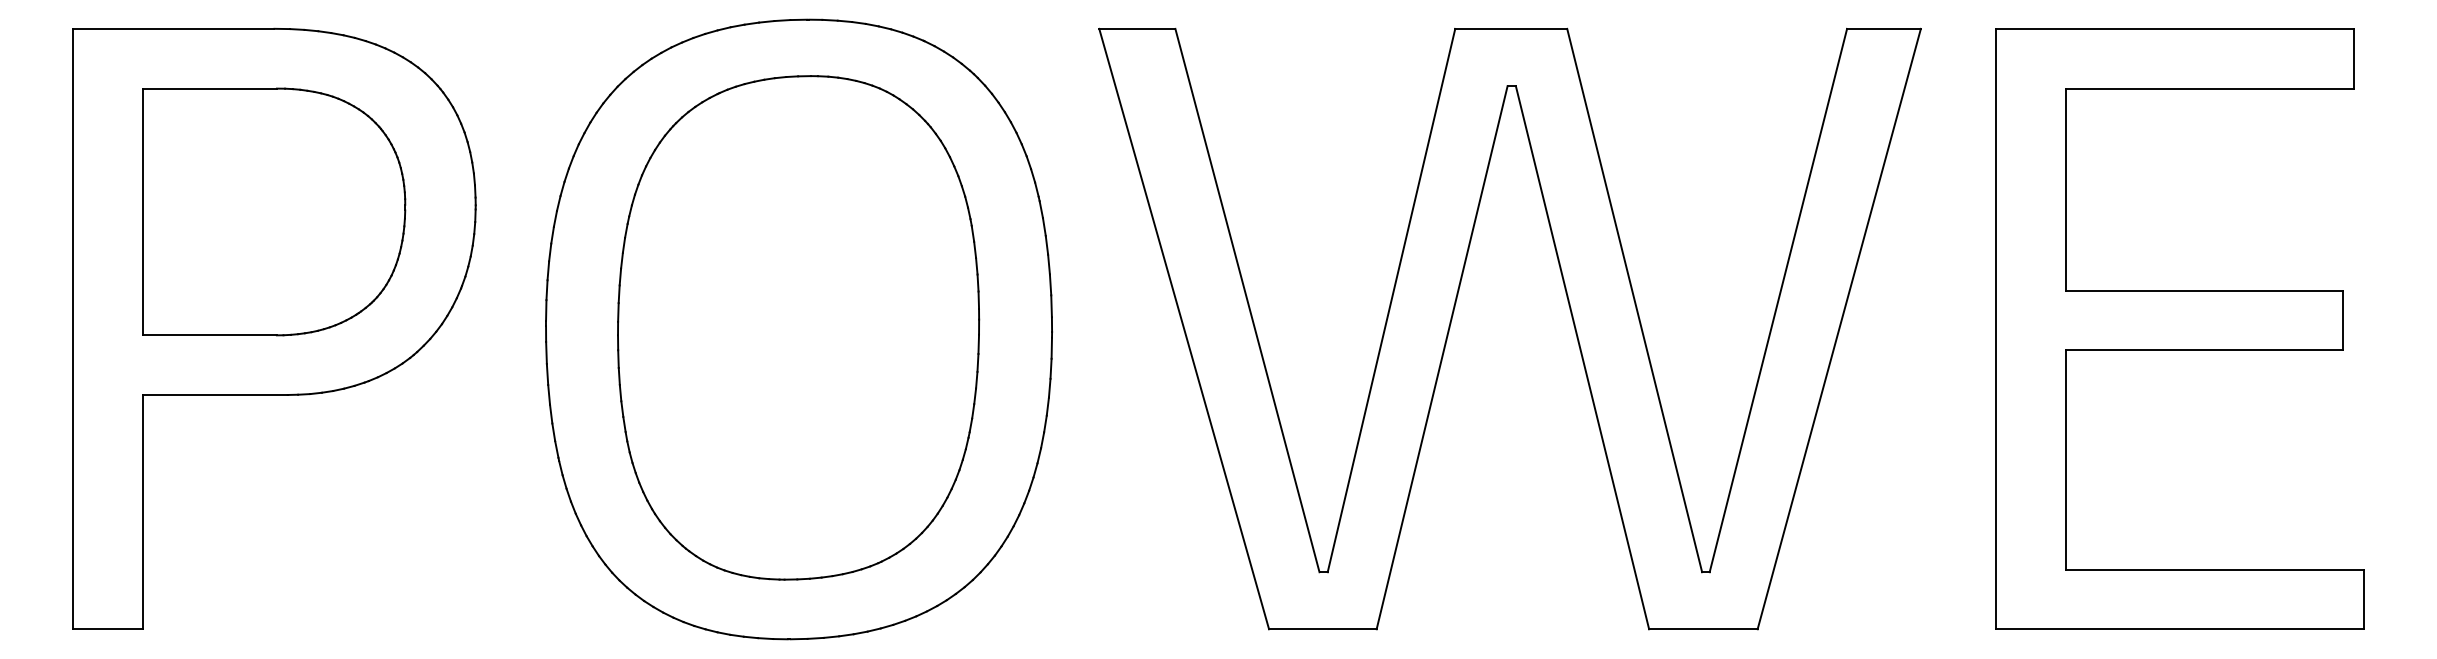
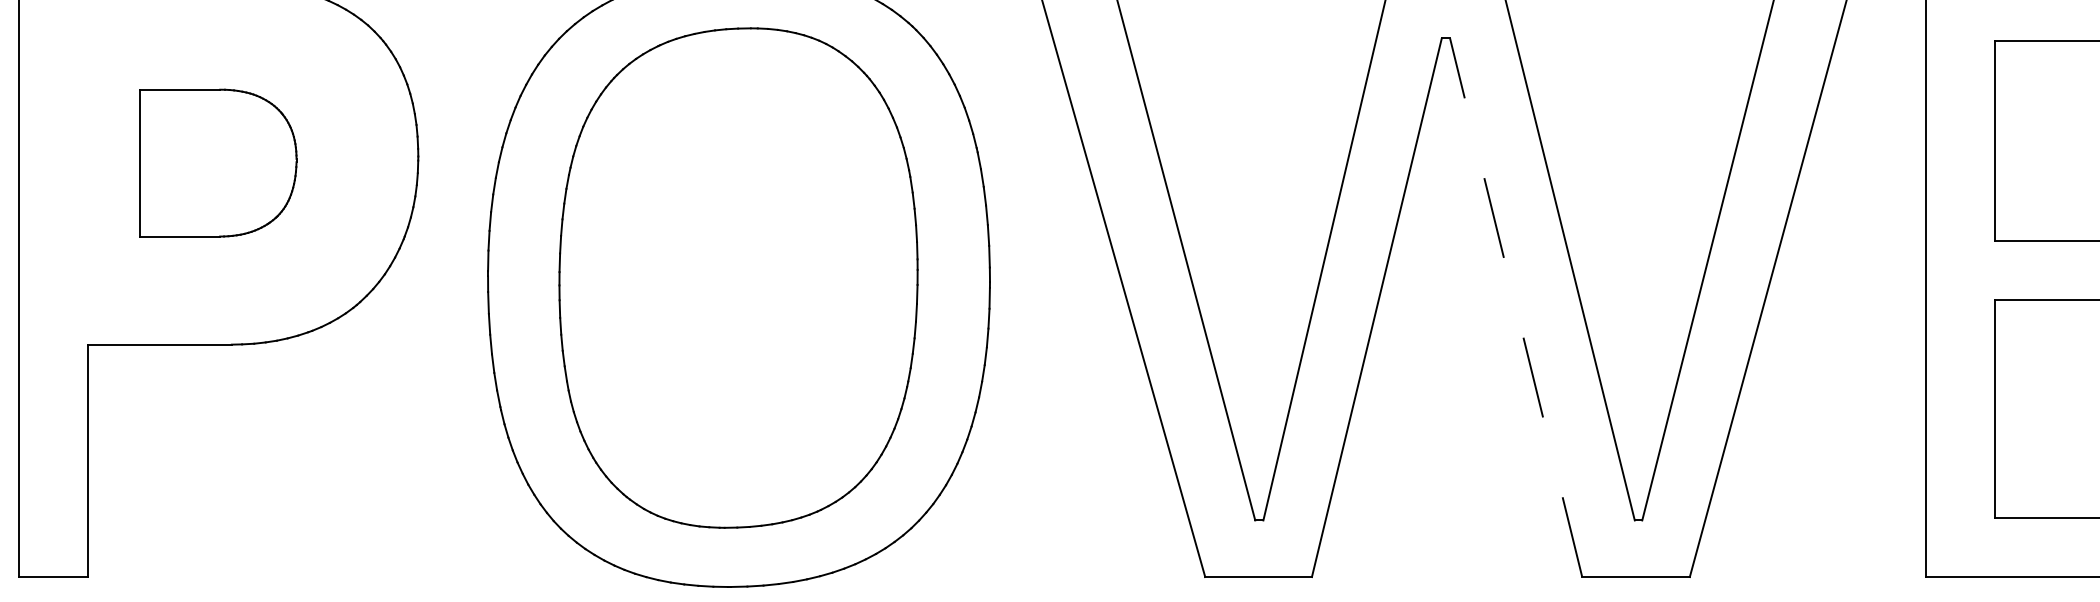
part: (274, 211) -> (218, 162), size x0.6
line: (1582, 357) -> (1516, 307), solid -> dashed

